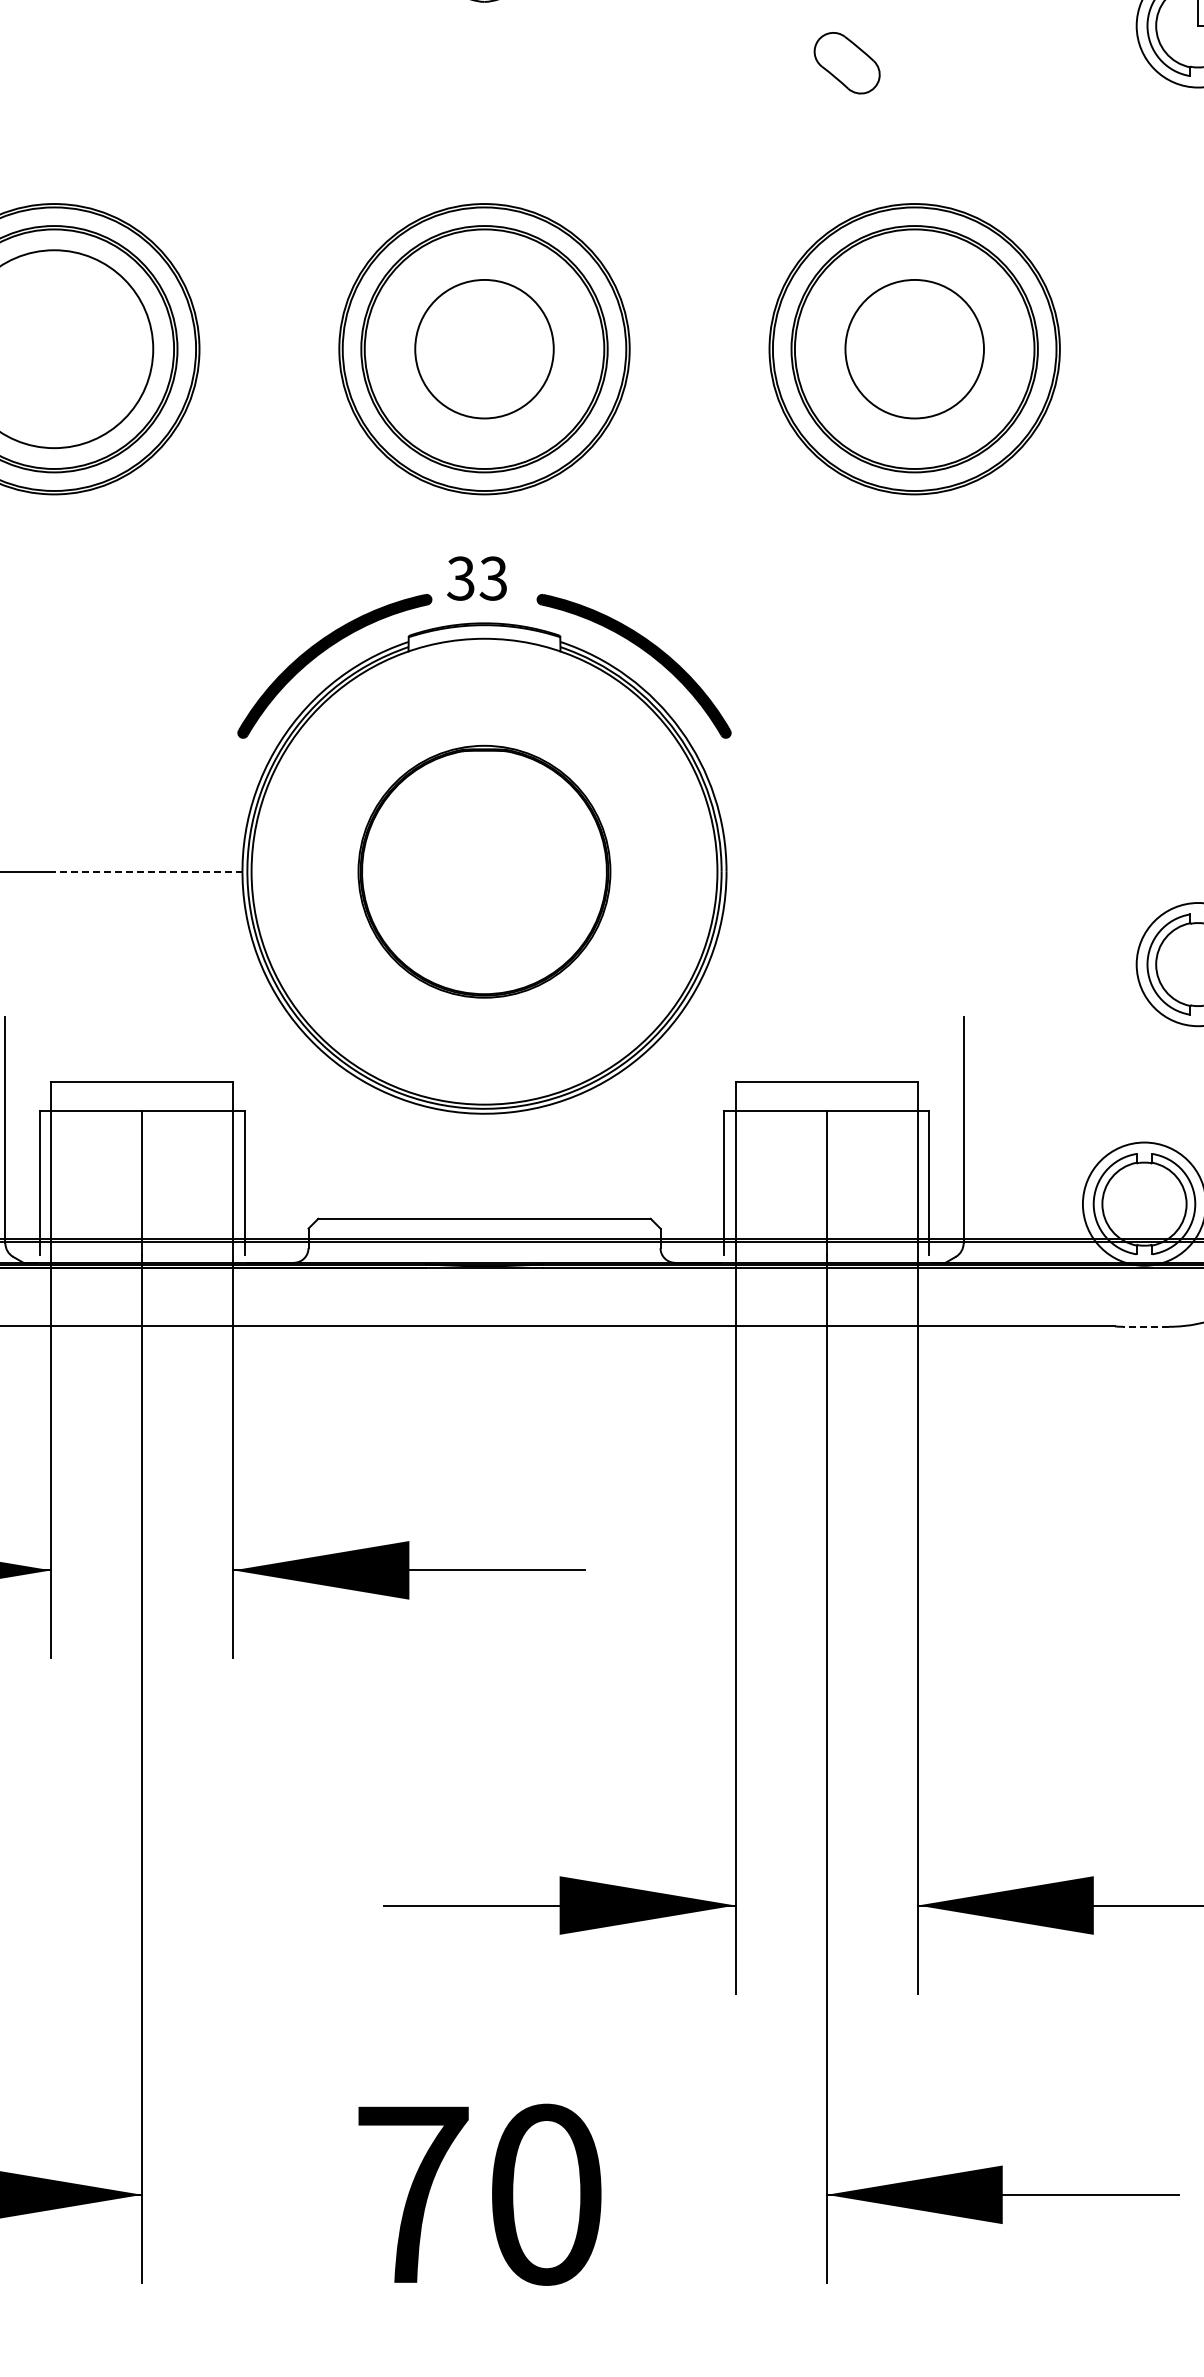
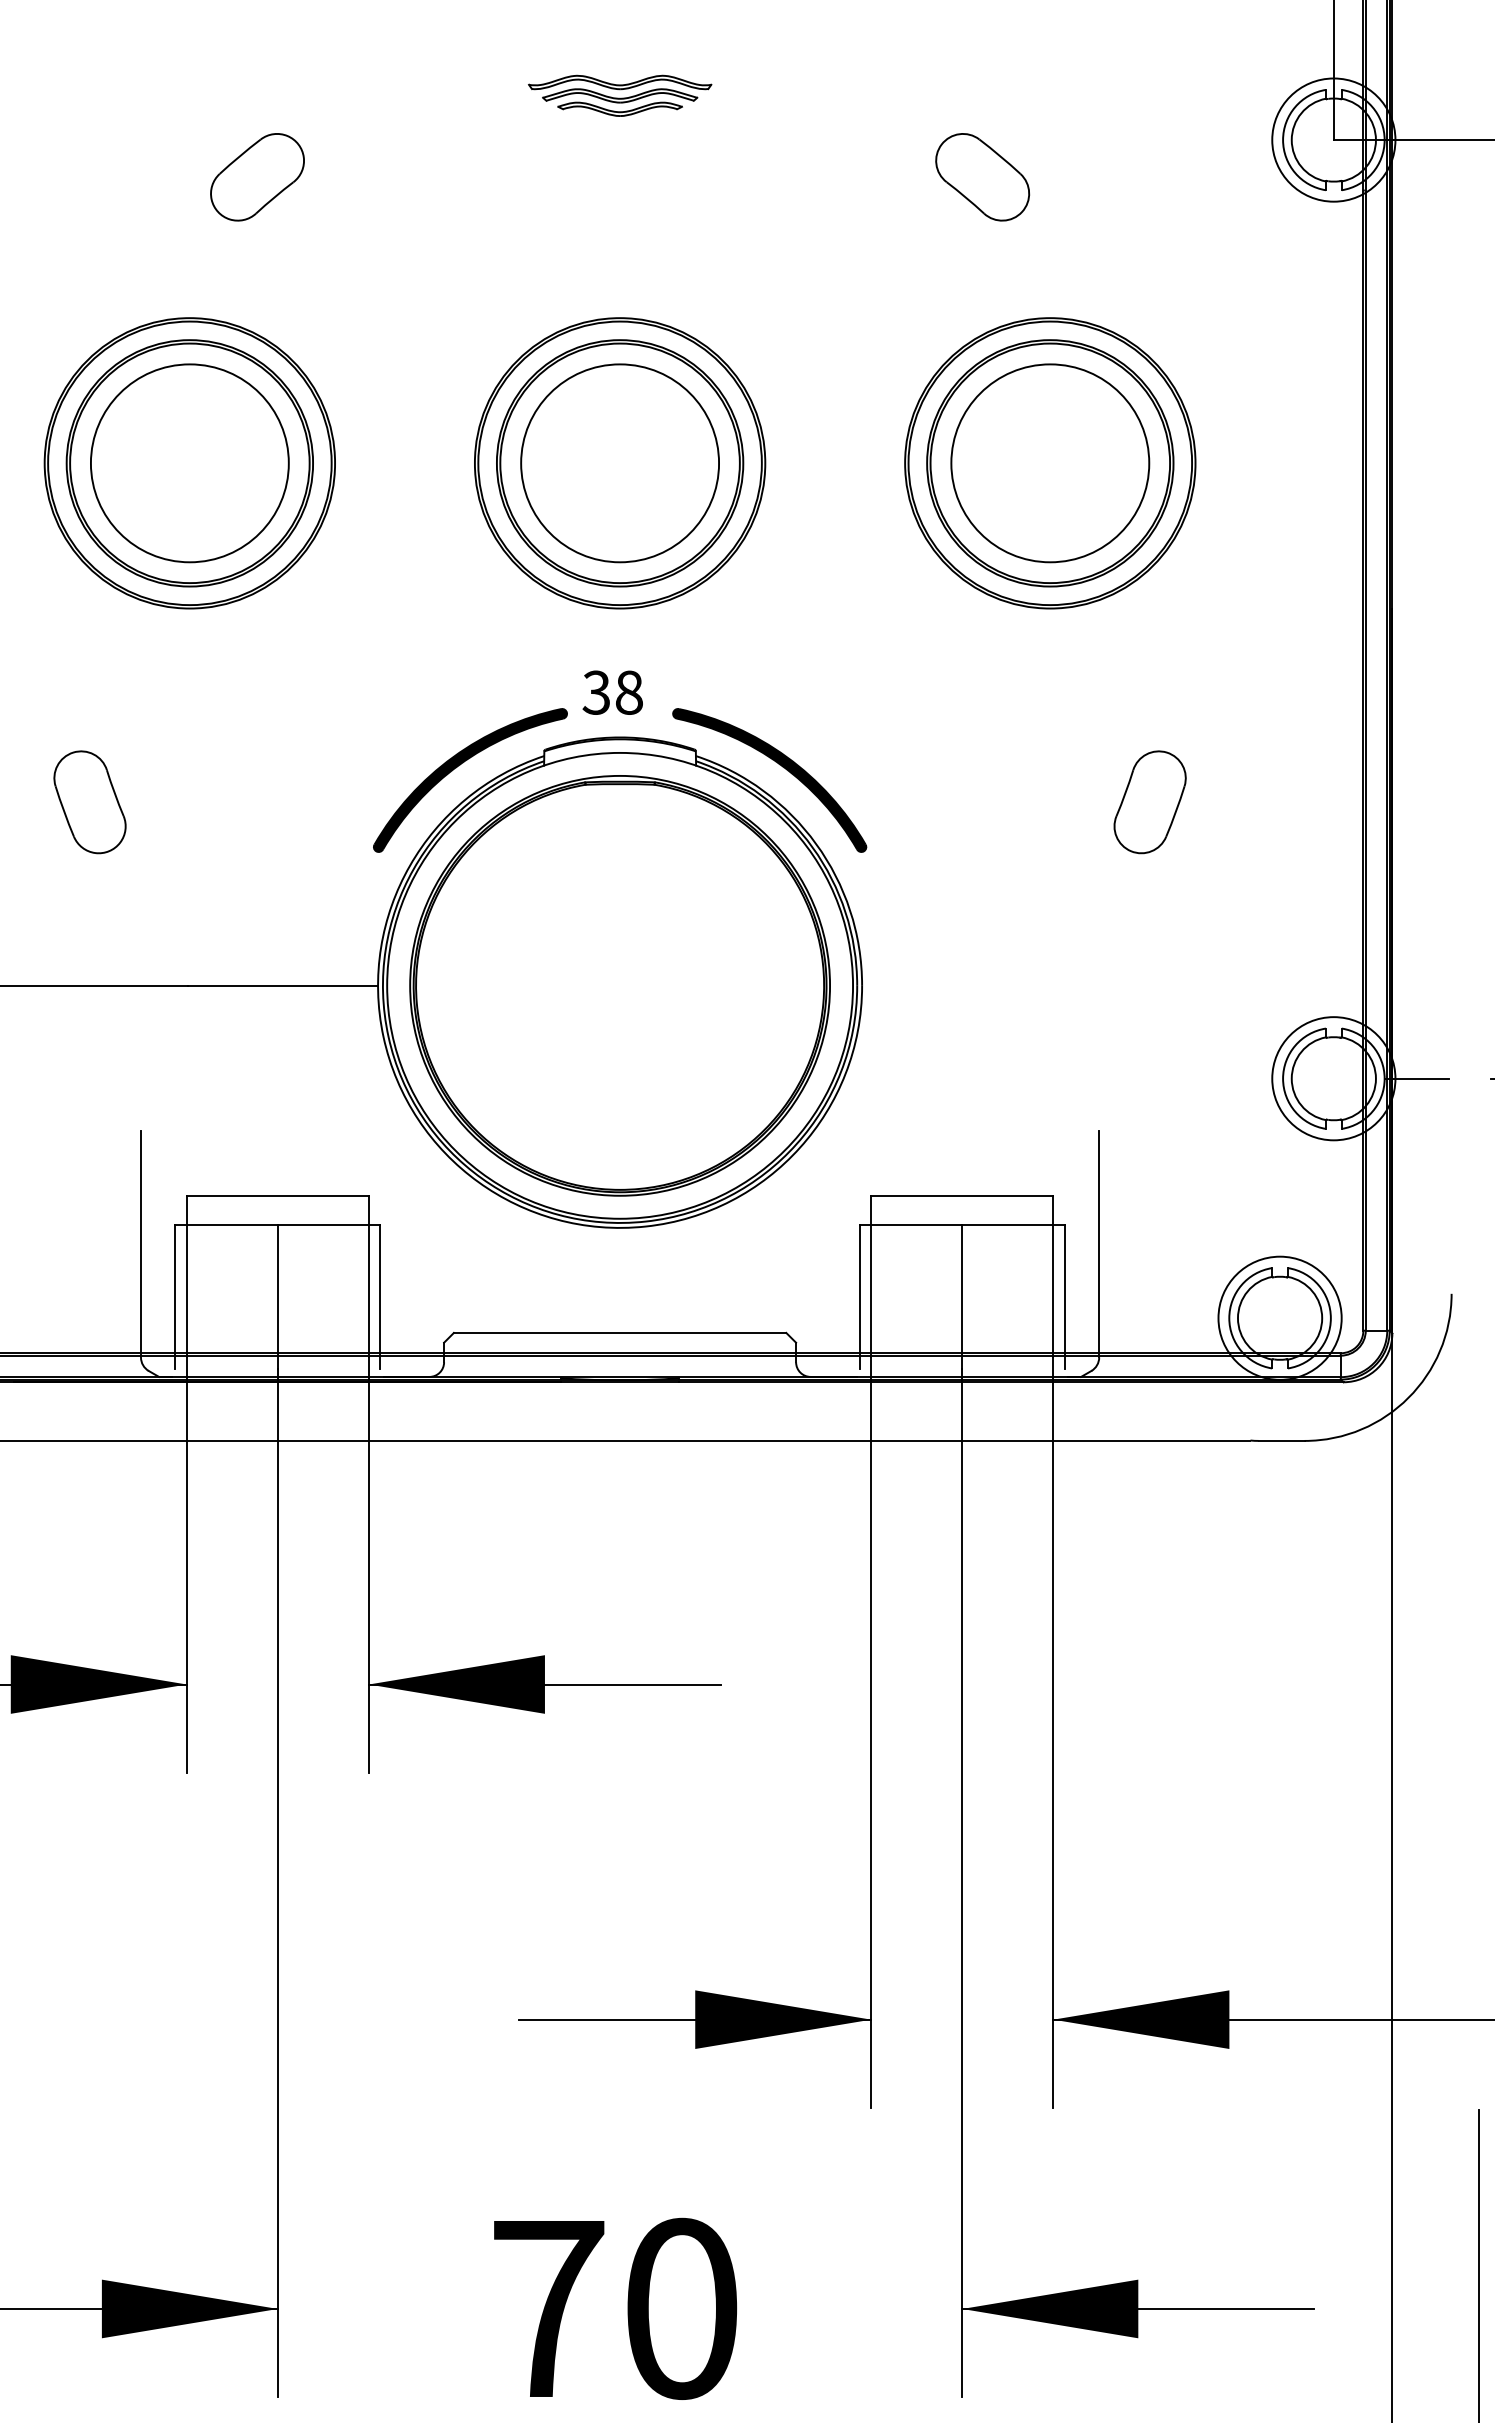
part: (121, 63) -> (257, 177), added
part: (846, 63) -> (982, 177), size x1.43
circle: (484, 349) -> (620, 463), size x1.43
circle: (914, 349) -> (1050, 463), size x1.43
text: (492, 578) -> (628, 692), 33 -> 38
part: (1013, 688) -> (1149, 802), added
line: (147, 871) -> (283, 985), dashed -> solid
part: (483, 871) -> (619, 985), size x1.67
line: (1145, 1326) -> (1281, 1440), dashed -> solid

